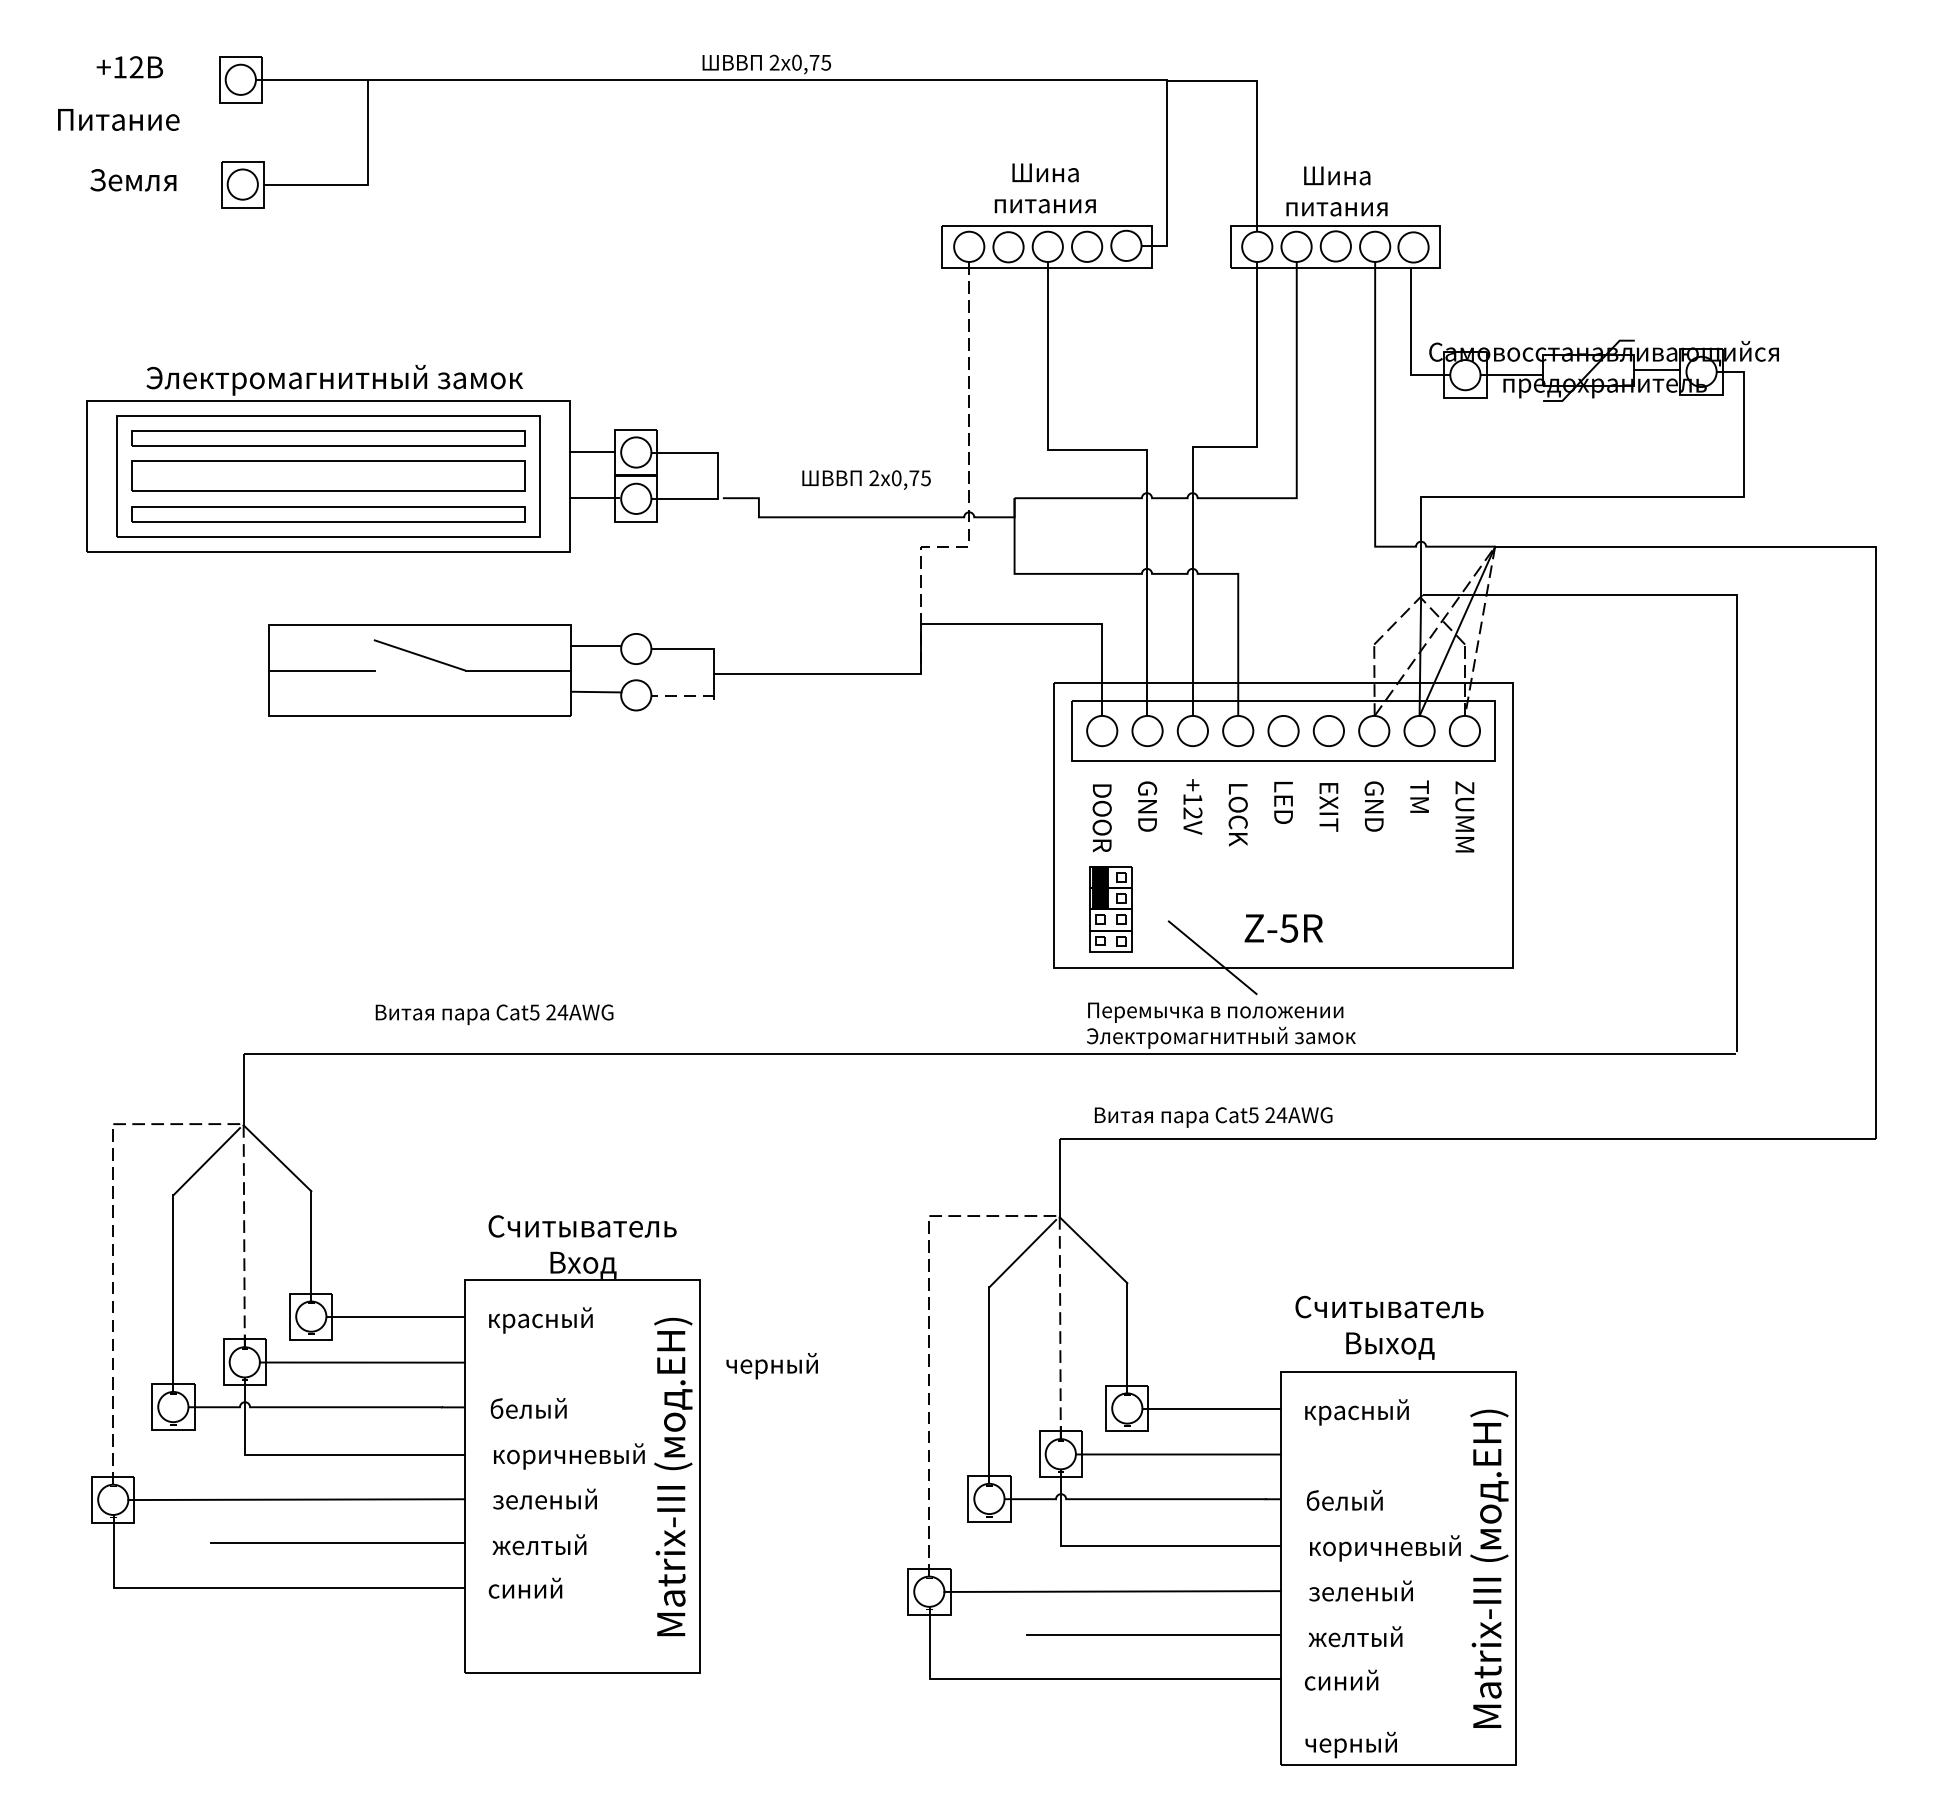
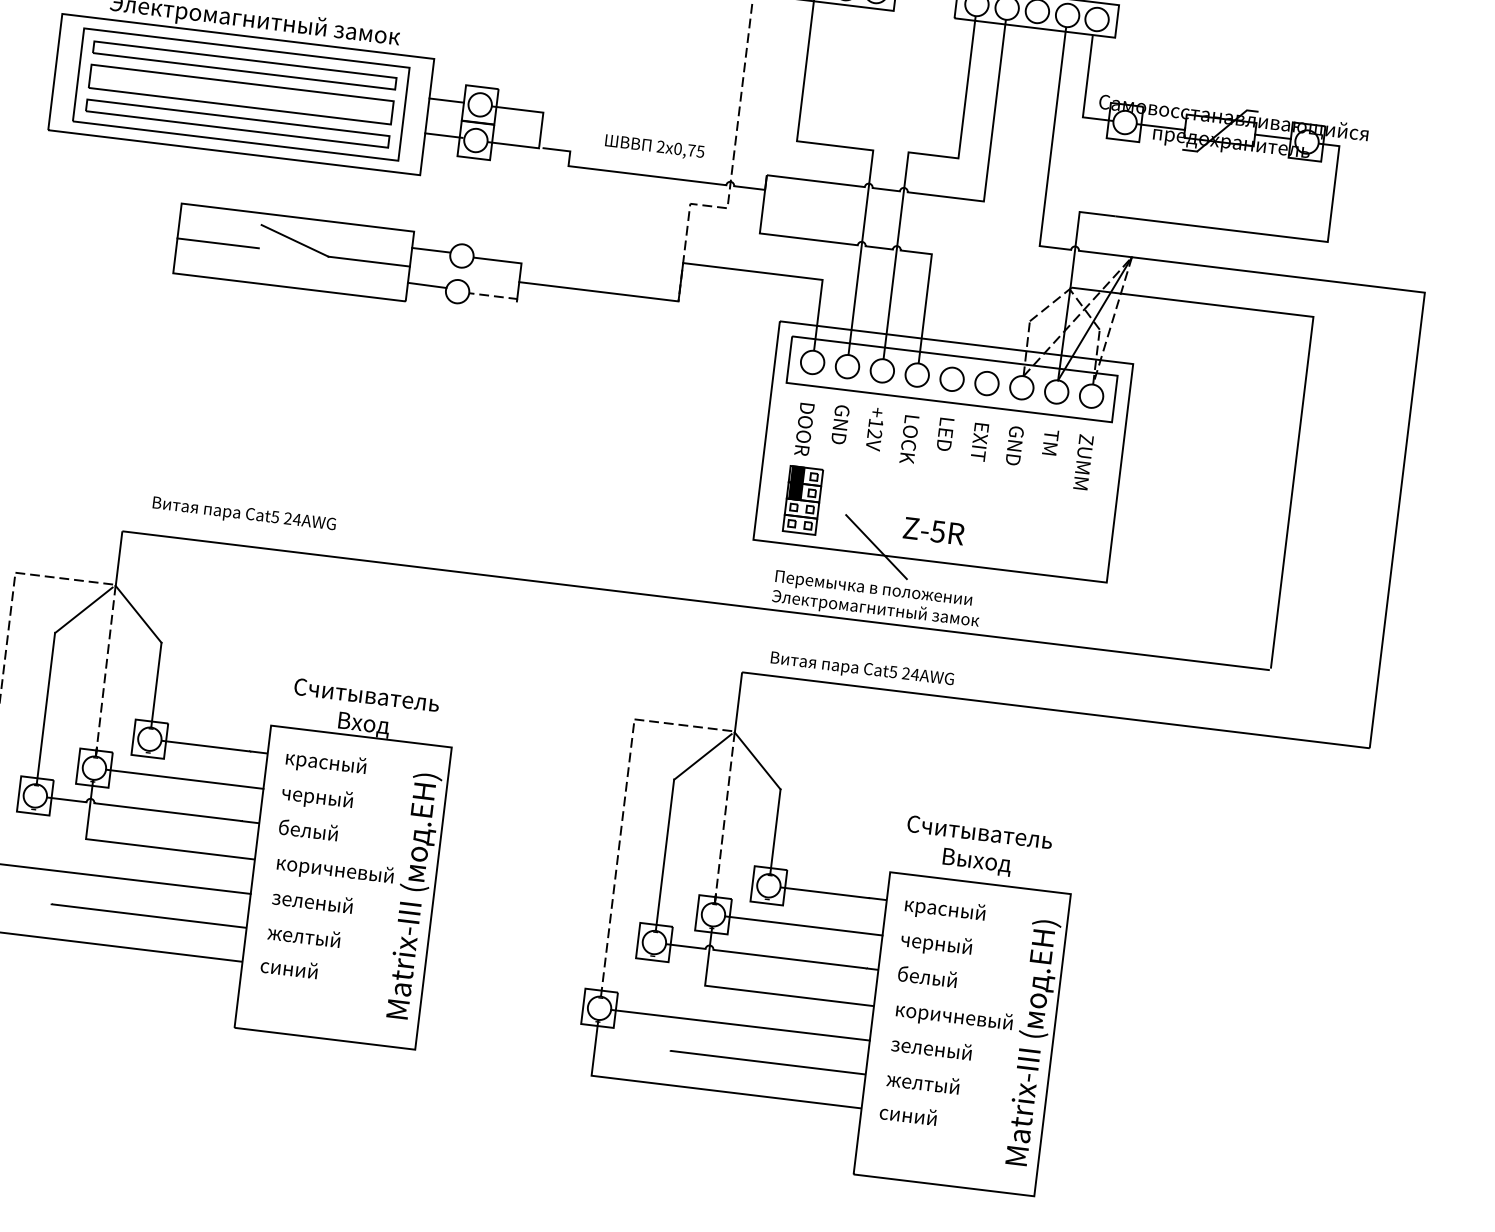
text: (494, 1014) -> (244, 514), moved
text: (771, 1366) -> (316, 798), moved
text: (1350, 1745) -> (935, 945), moved

